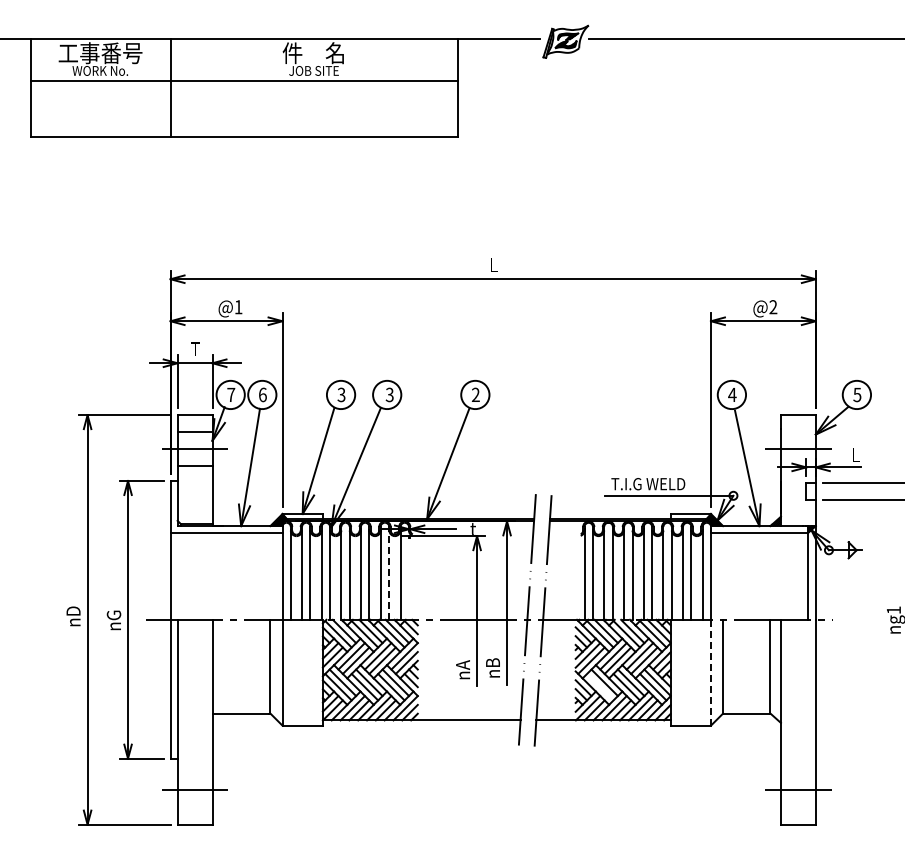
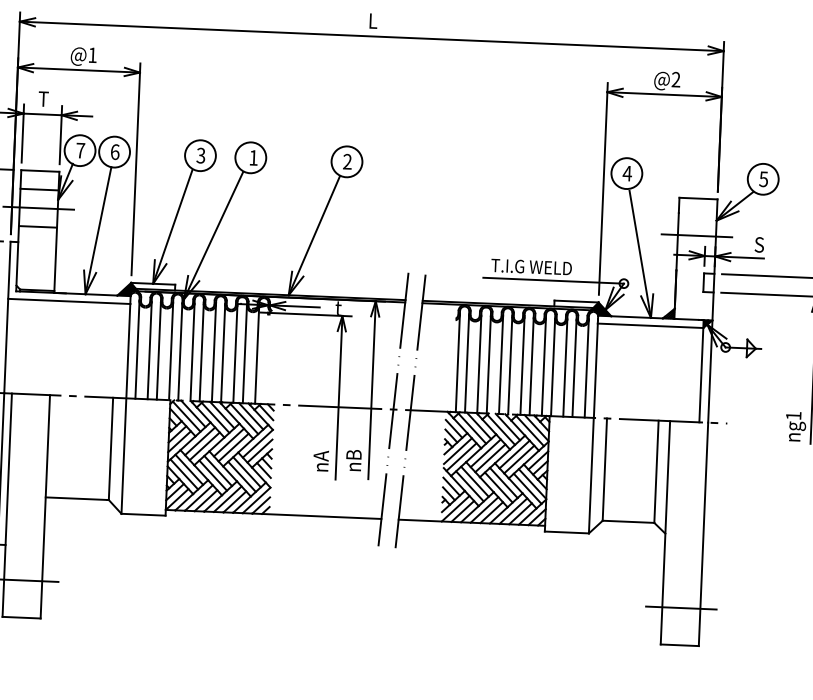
text: (389, 394) -> (253, 157), 3 -> 1
text: (855, 455) -> (758, 245), L -> S
line: (389, 575) -> (245, 354), dashed -> solid
line: (710, 672) -> (590, 475), dashed -> solid
line: (600, 686) -> (470, 485), added

